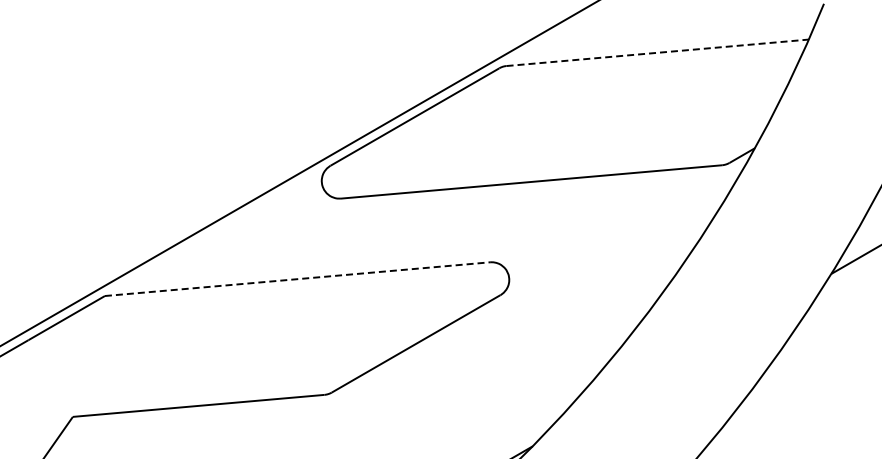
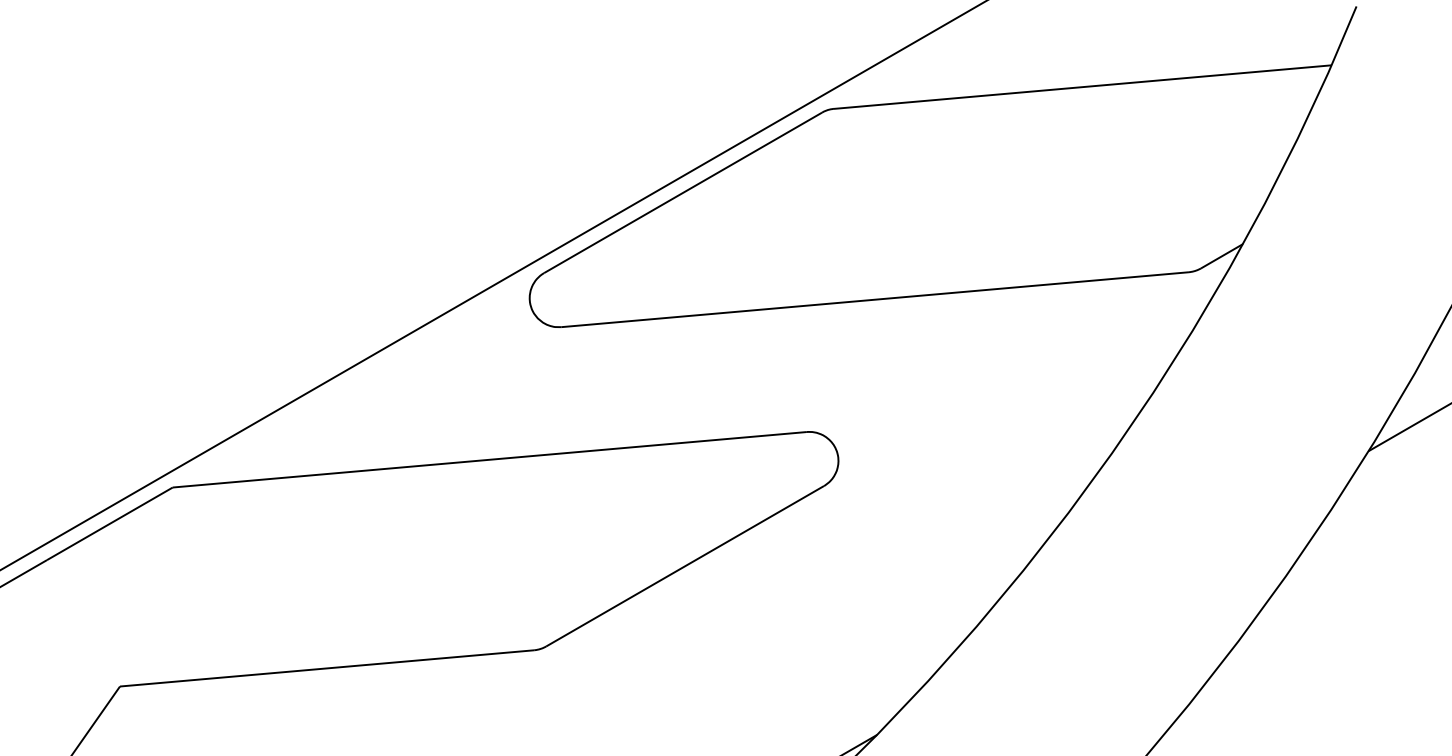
line: (657, 52) -> (1082, 86), dashed -> solid
line: (298, 279) -> (491, 460), dashed -> solid

